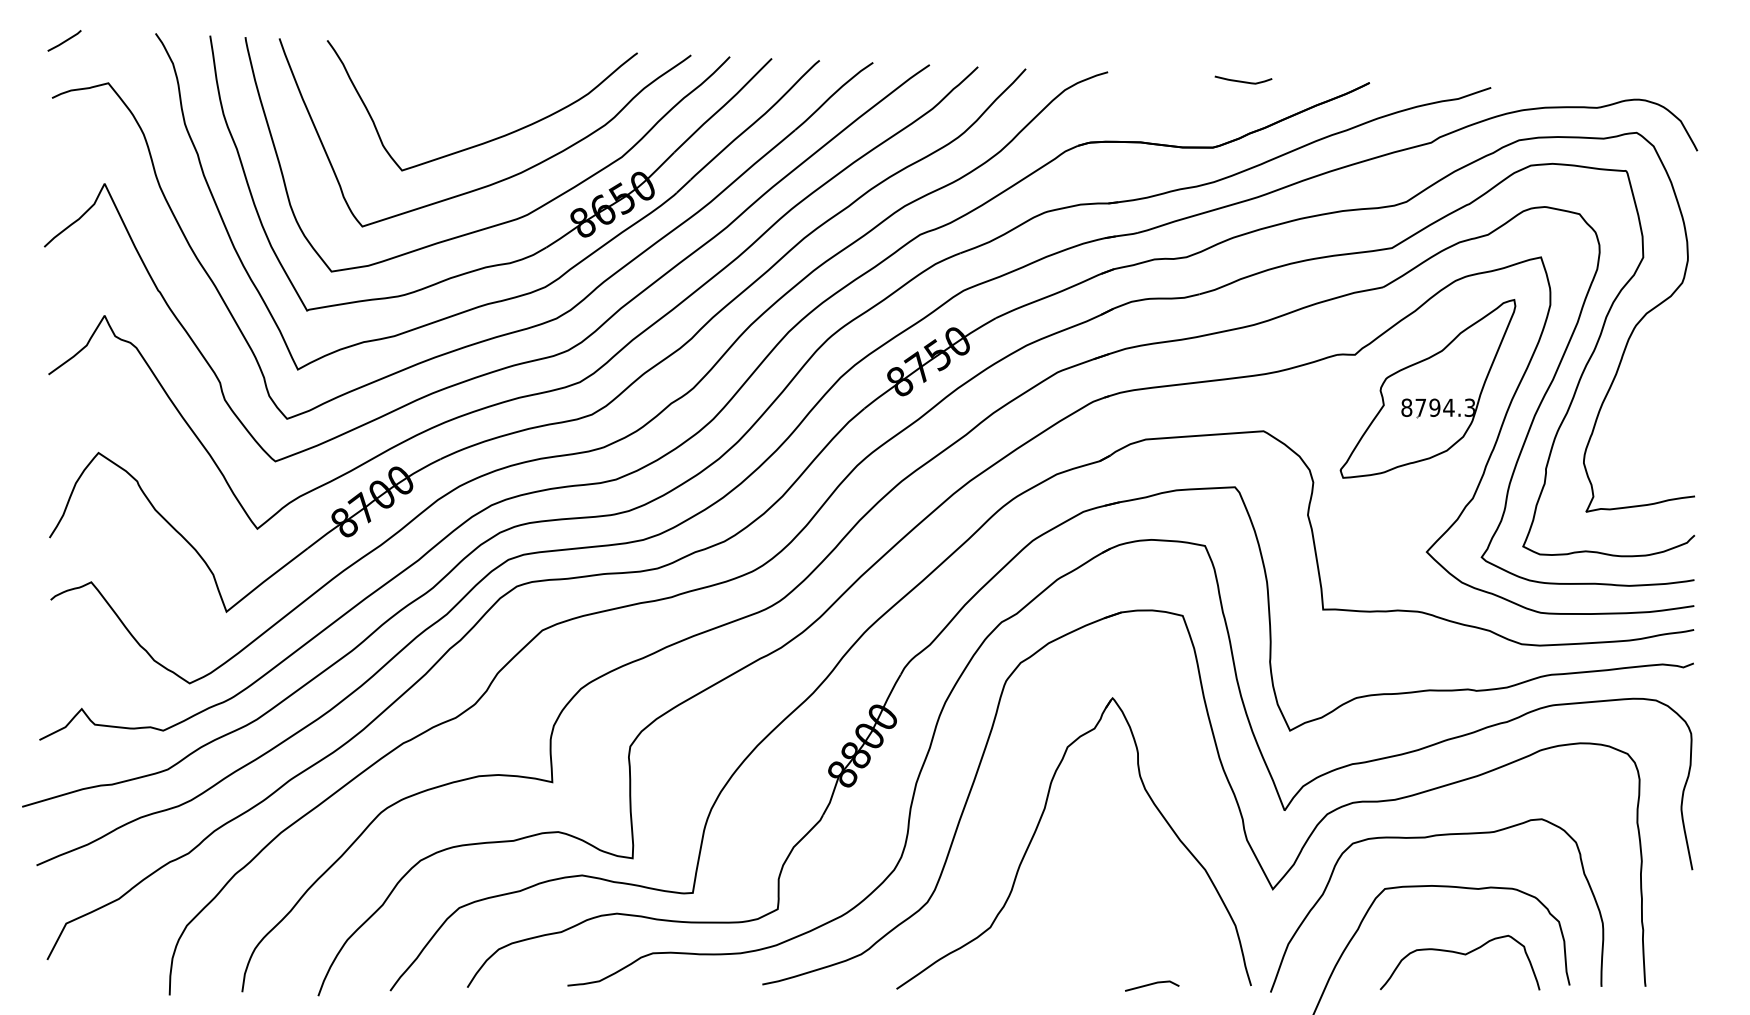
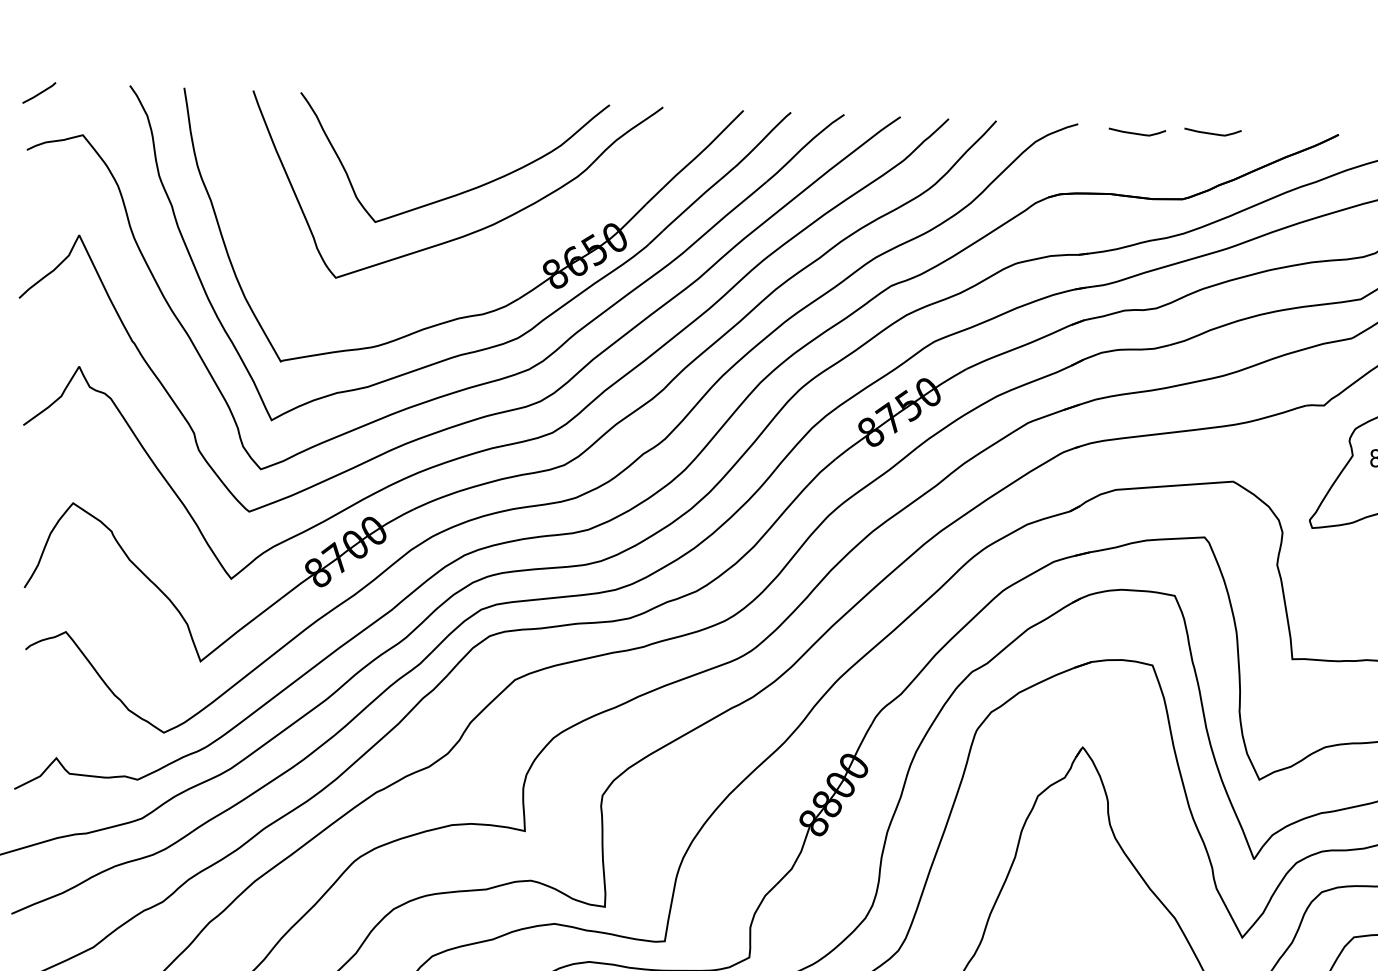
curve: (1167, 81) -> (1137, 133), added
curve: (508, 220) -> (481, 271), removed

